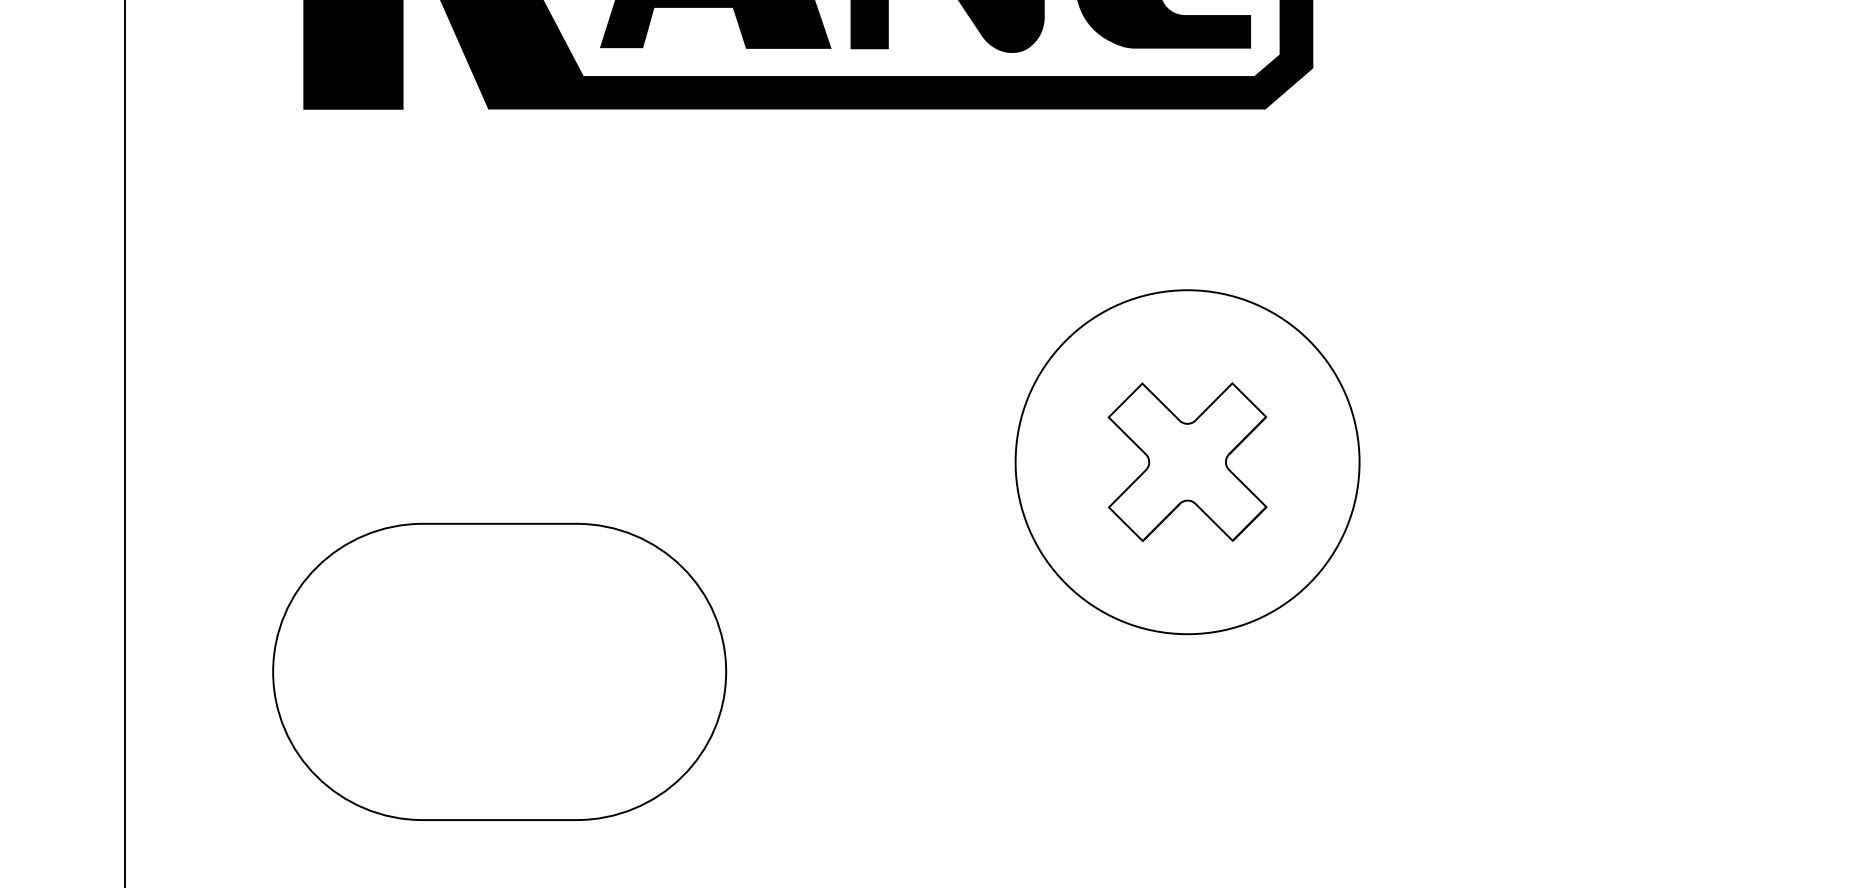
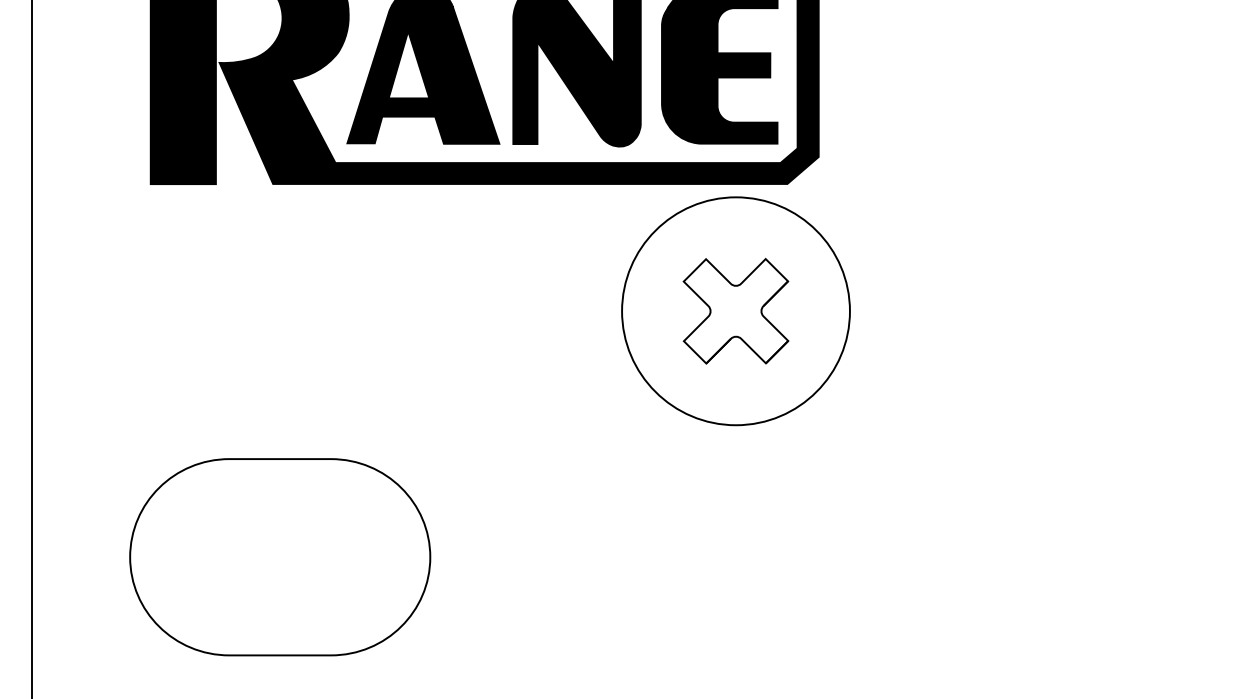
part: (1186, 462) -> (735, 311), moved

